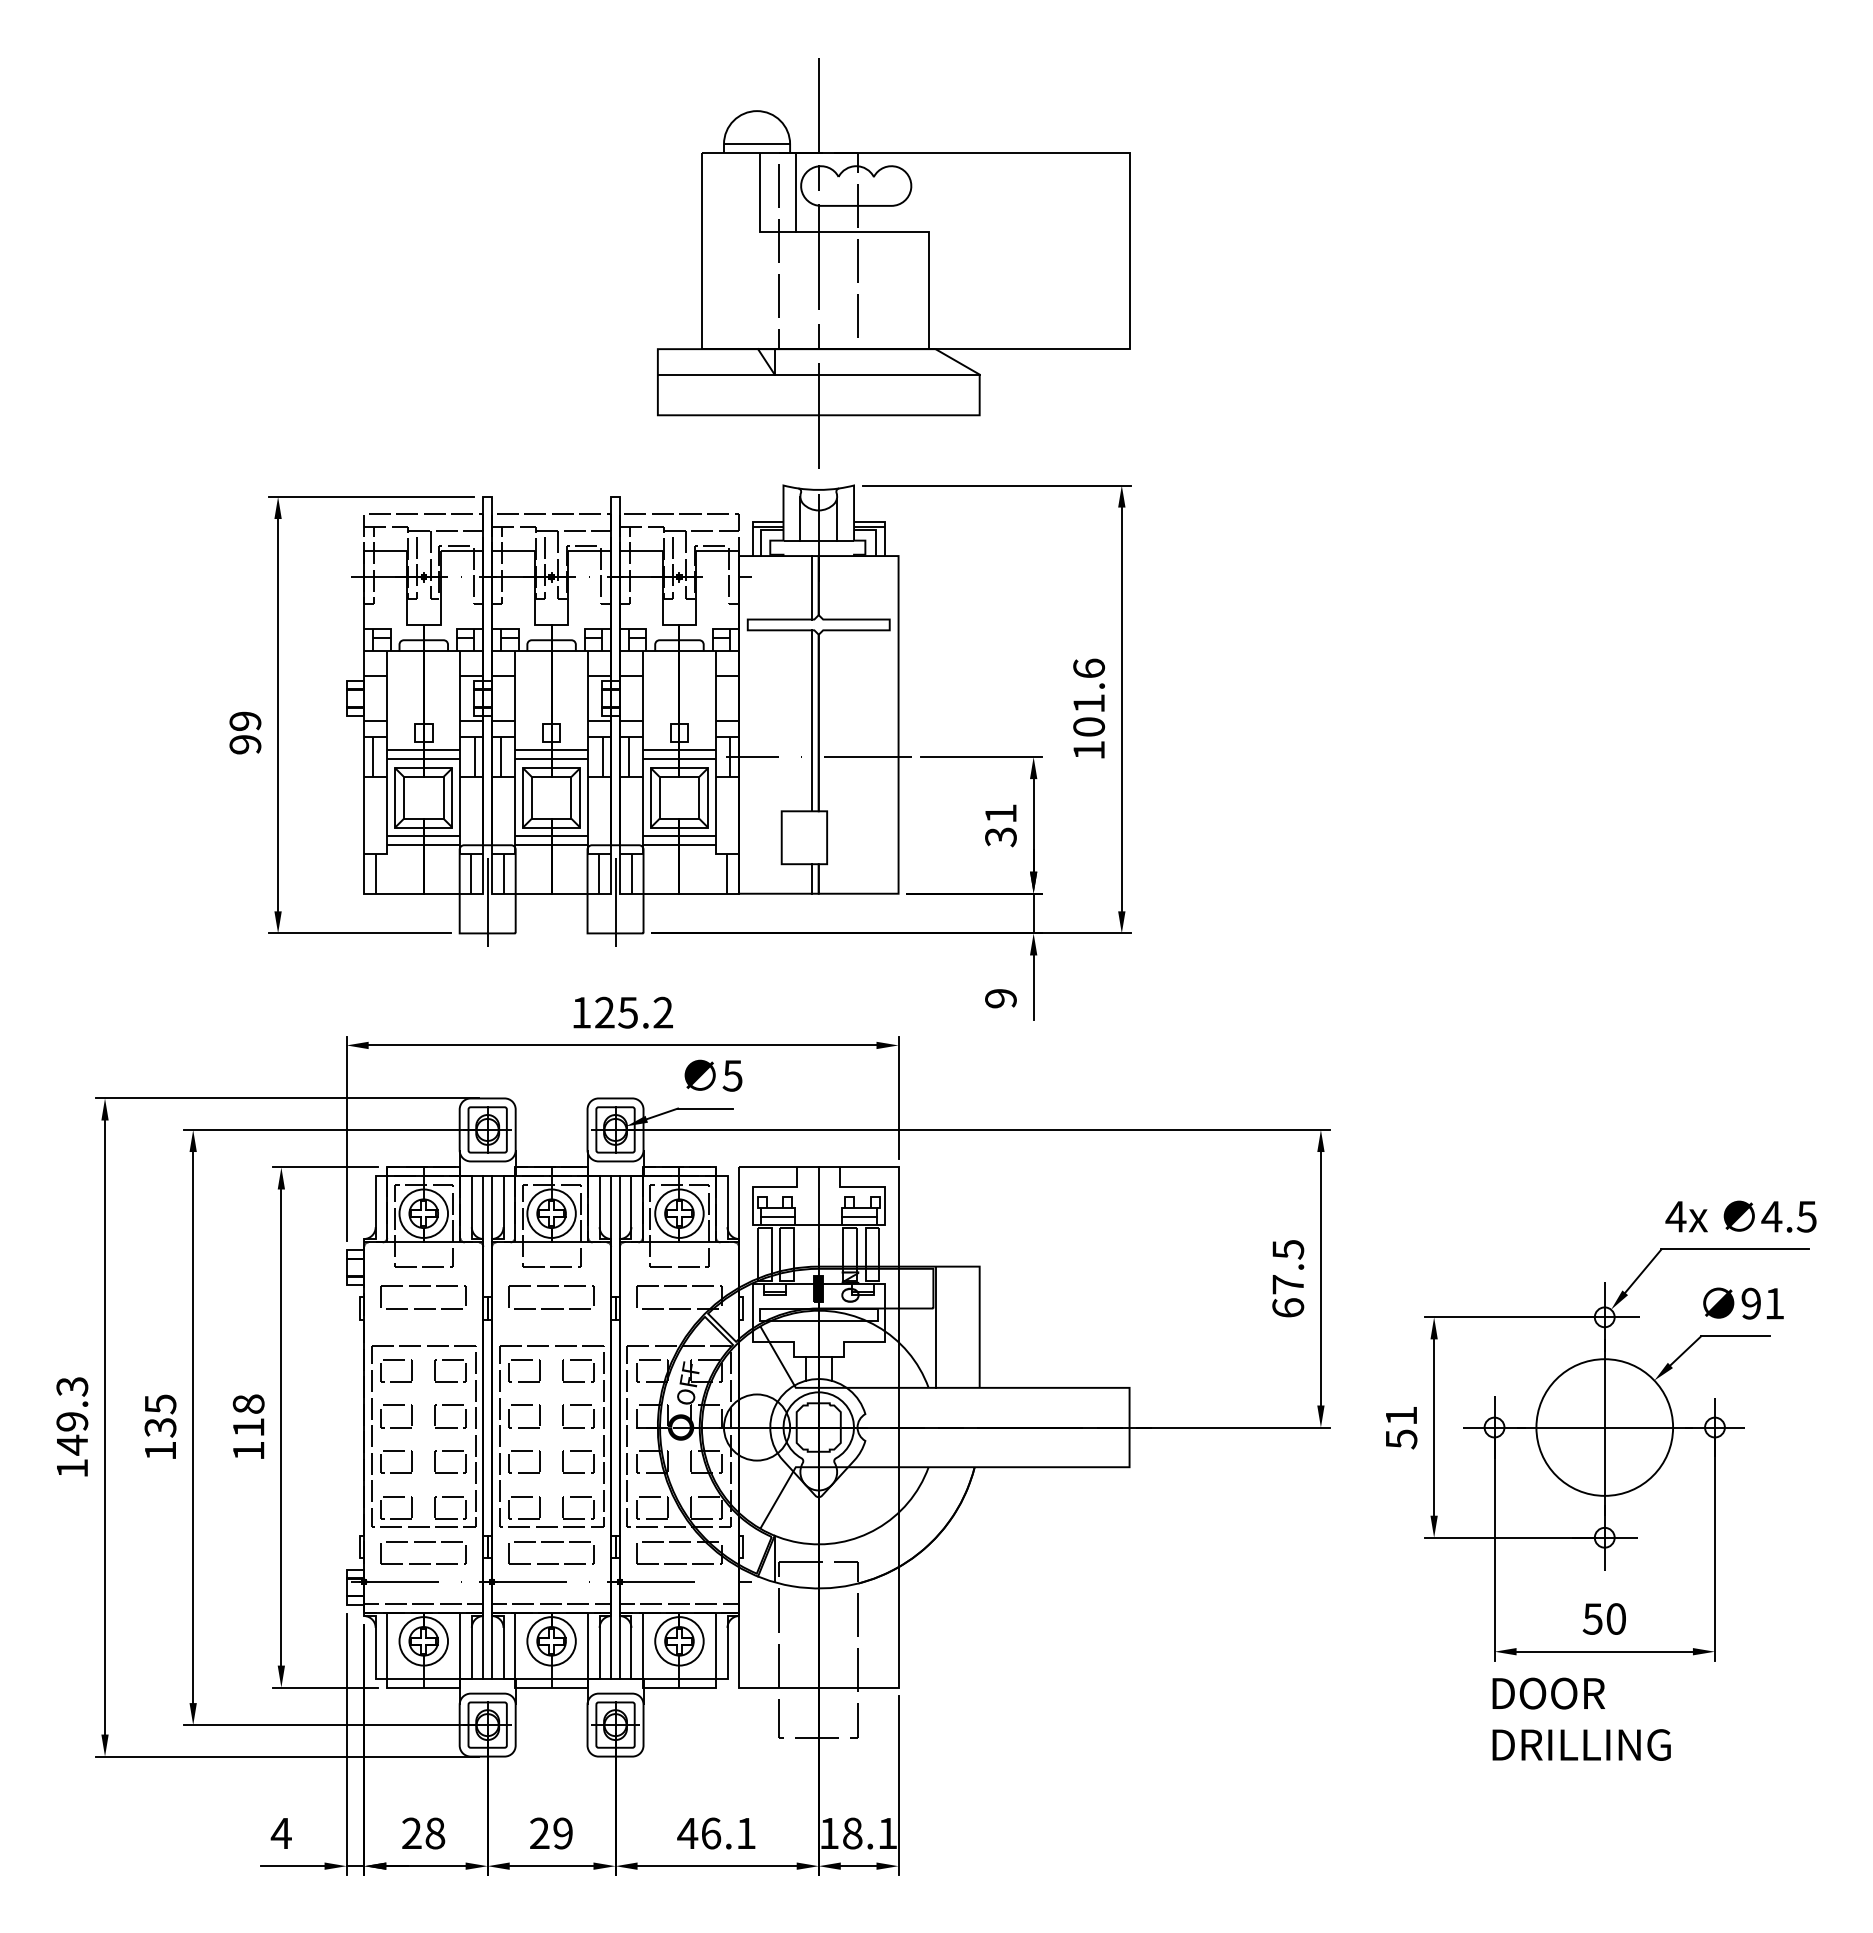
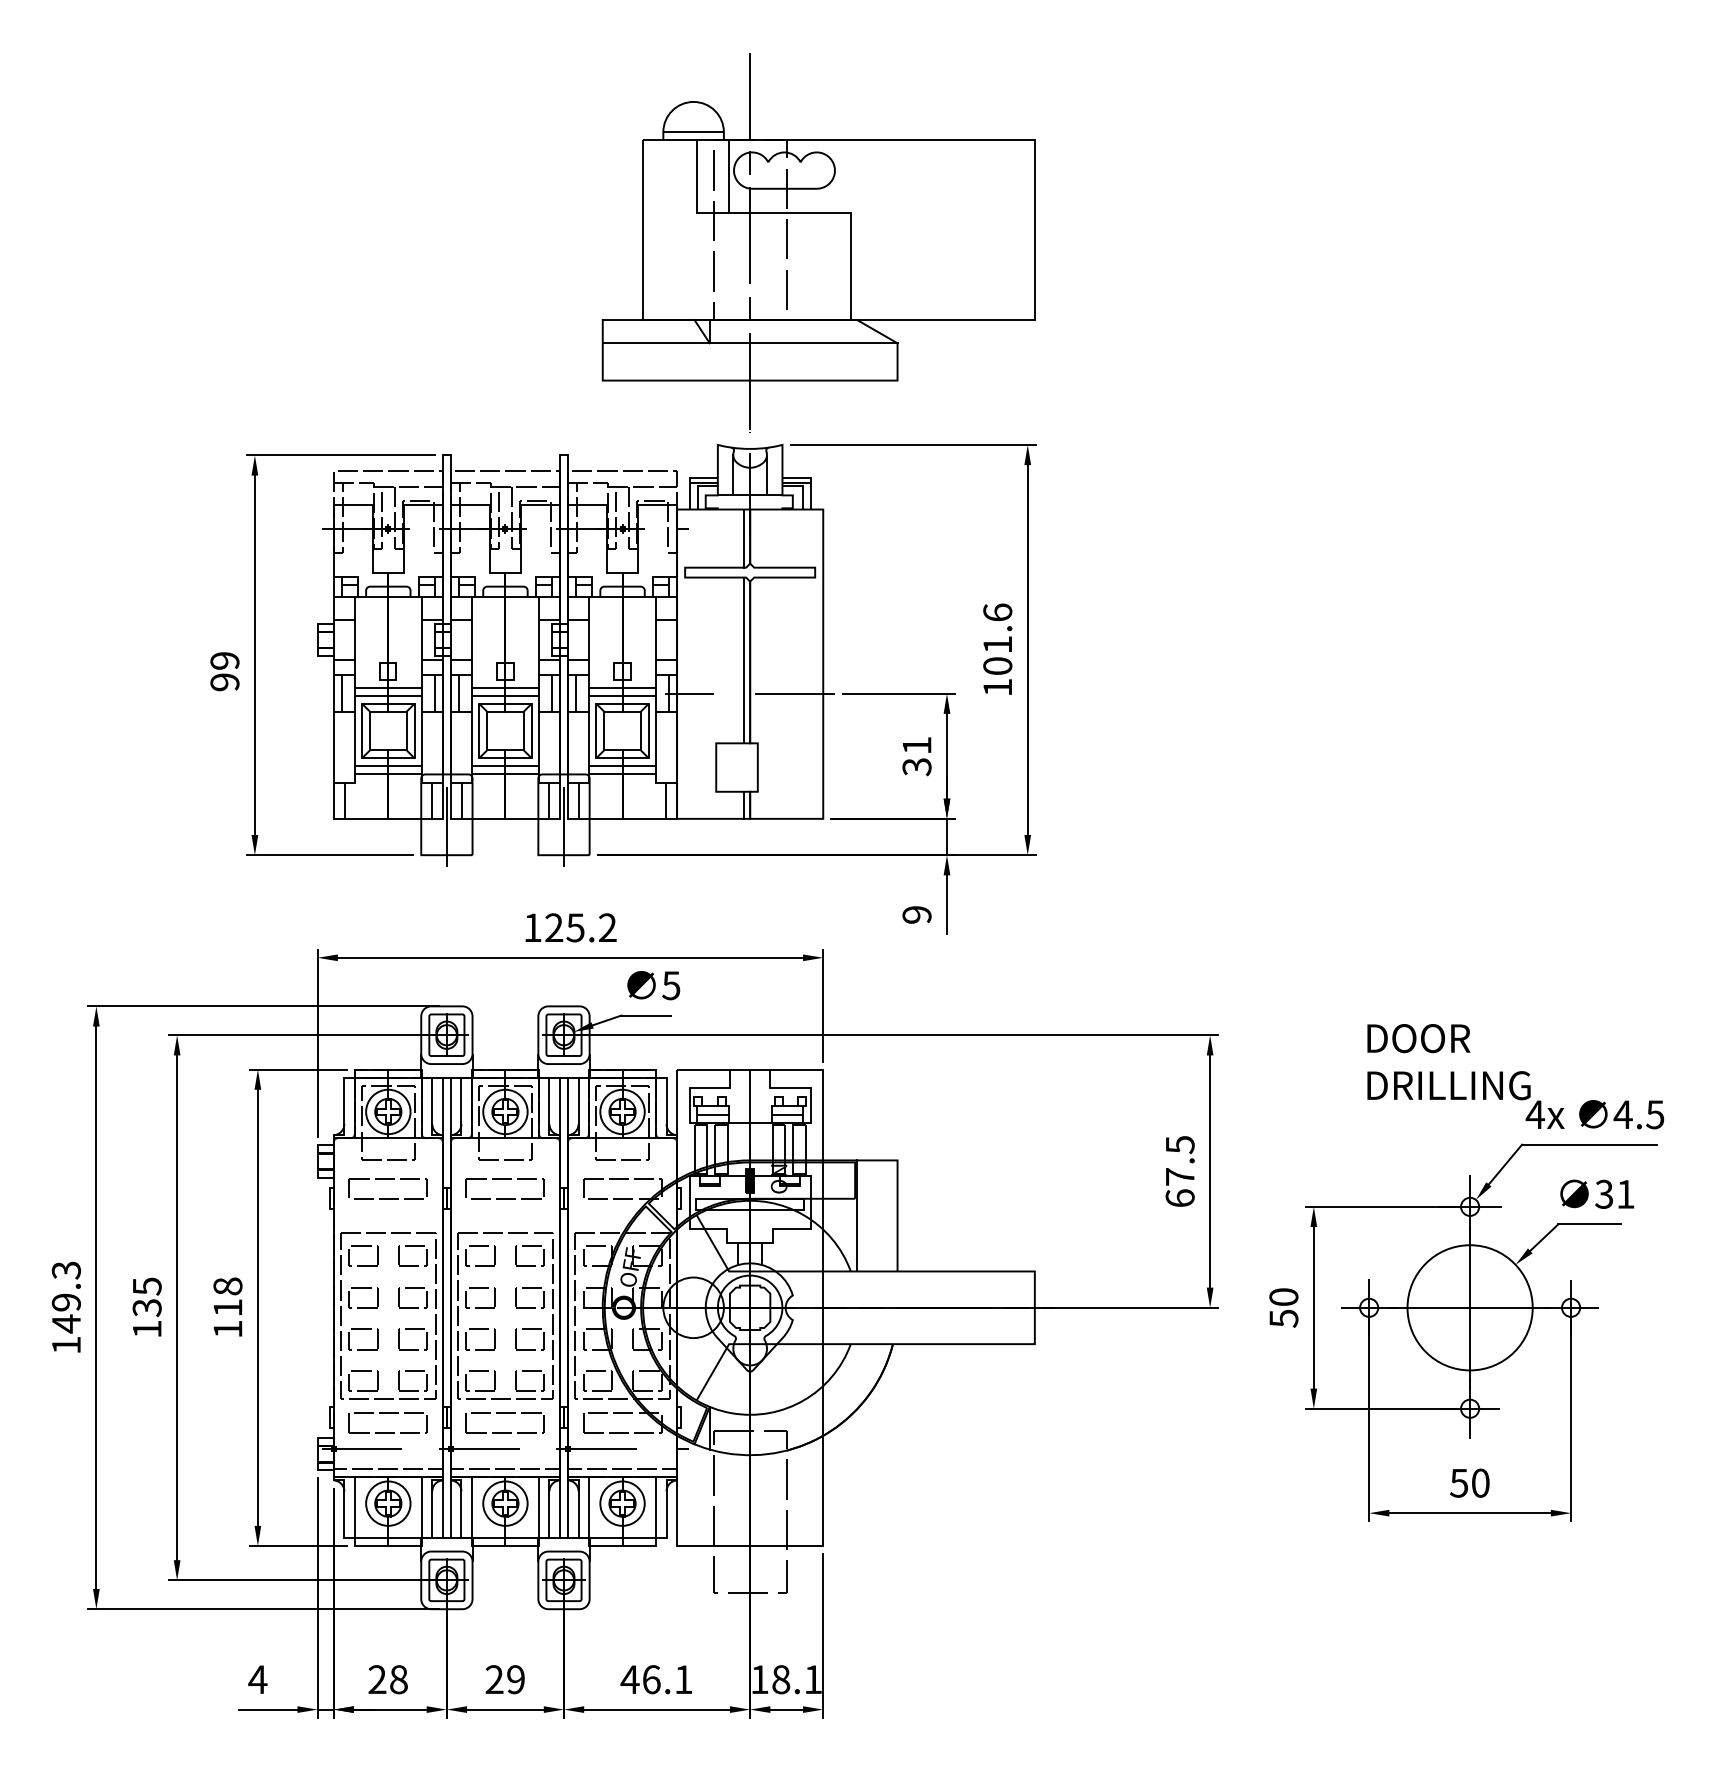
text: (1750, 1303) -> (1603, 1194), 91 -> 31
text: (1401, 1415) -> (1283, 1296), 51 -> 50
text: (1581, 1718) -> (1448, 1061), moved

